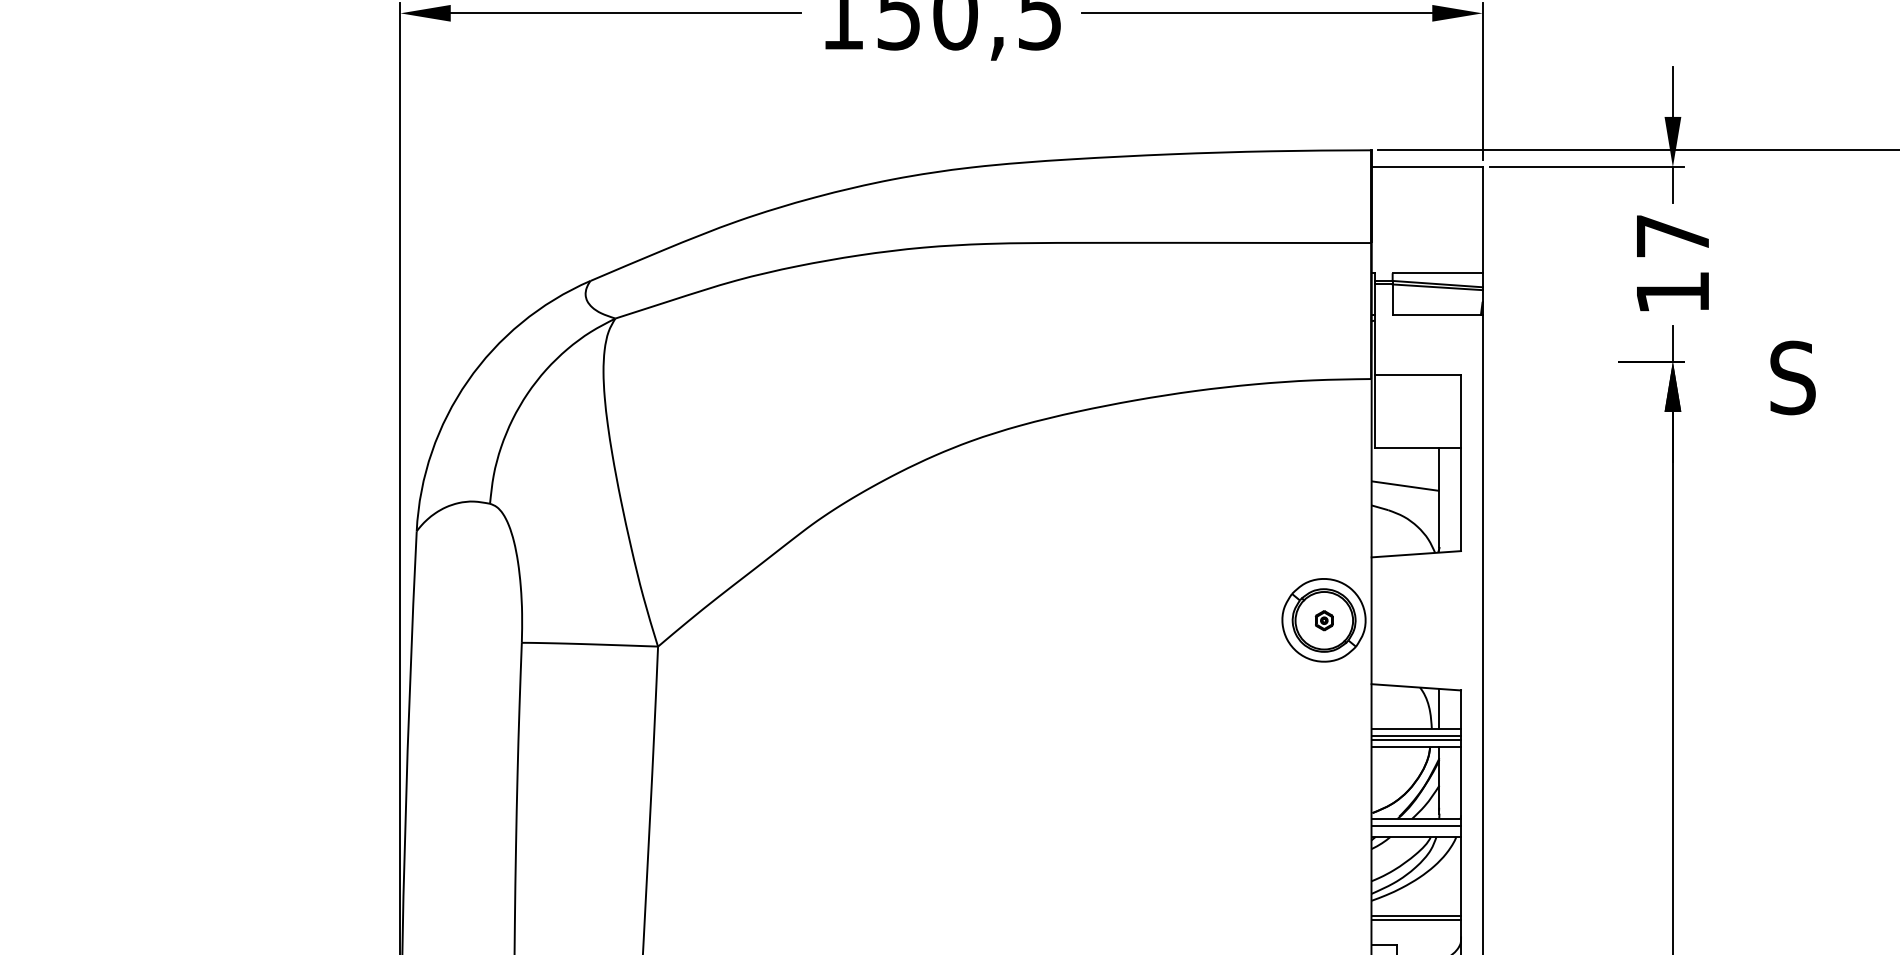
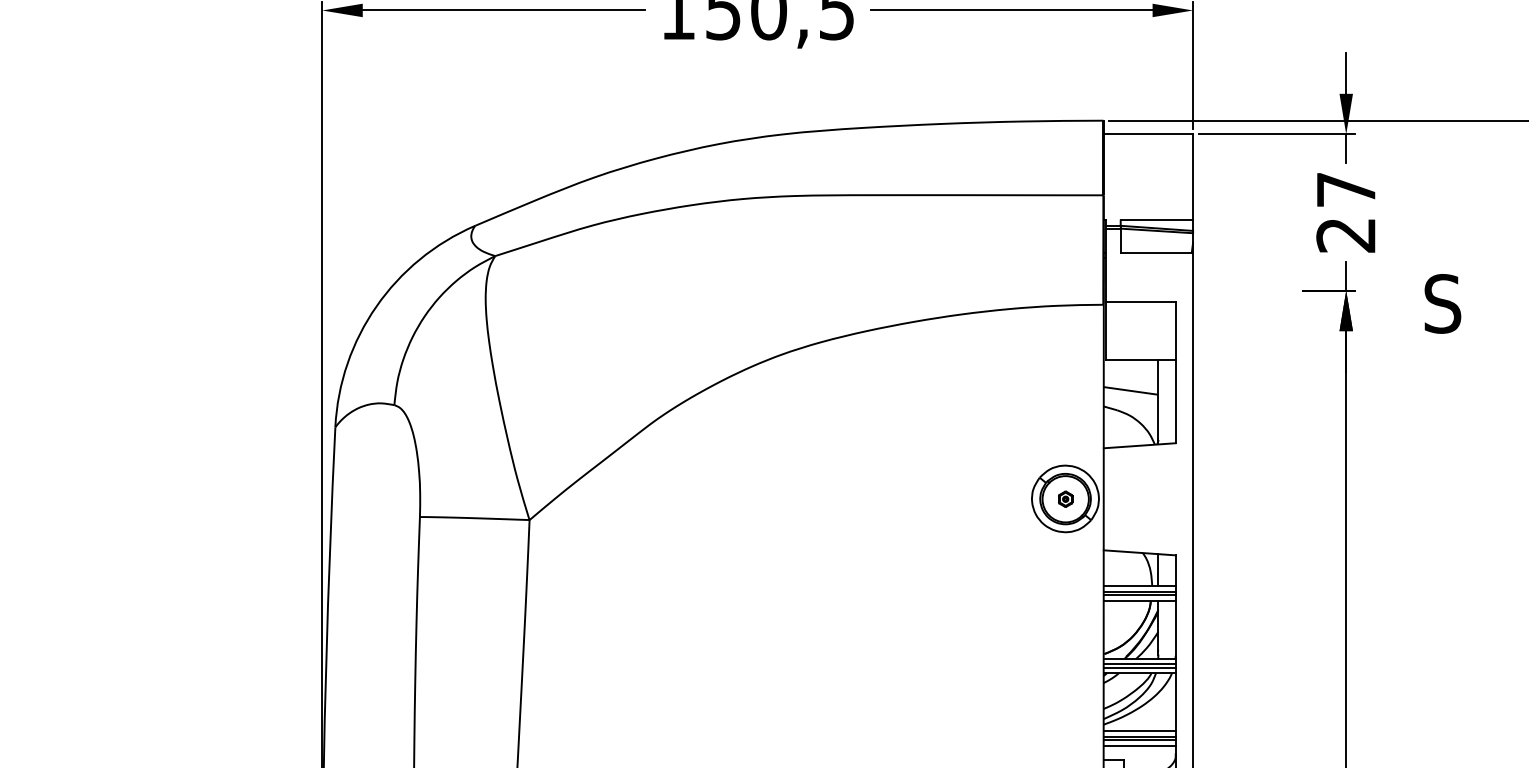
text: (1671, 293) -> (1345, 235), 17 -> 27
line: (1416, 829) -> (1139, 667), added
line: (1416, 908) -> (1139, 730), added
line: (1416, 926) -> (1139, 745), added

